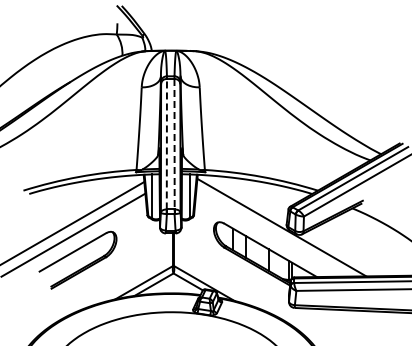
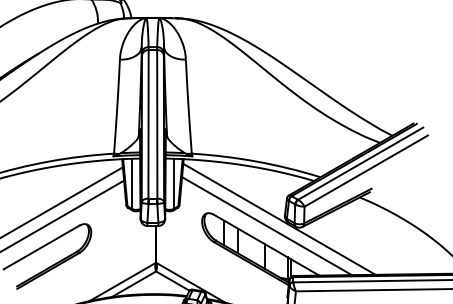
line: (166, 143) -> (148, 123), dashed -> solid
line: (174, 144) -> (157, 124), dashed -> solid
line: (270, 233) -> (266, 226), added

